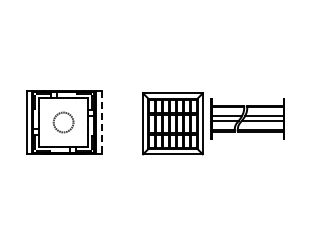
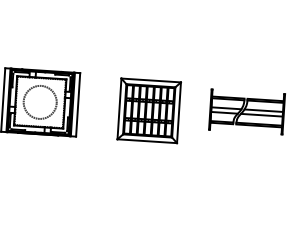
part: (247, 118) -> (246, 111), moved
circle: (63, 122) -> (40, 102), size x1.67
line: (101, 122) -> (78, 104), dashed -> solid

